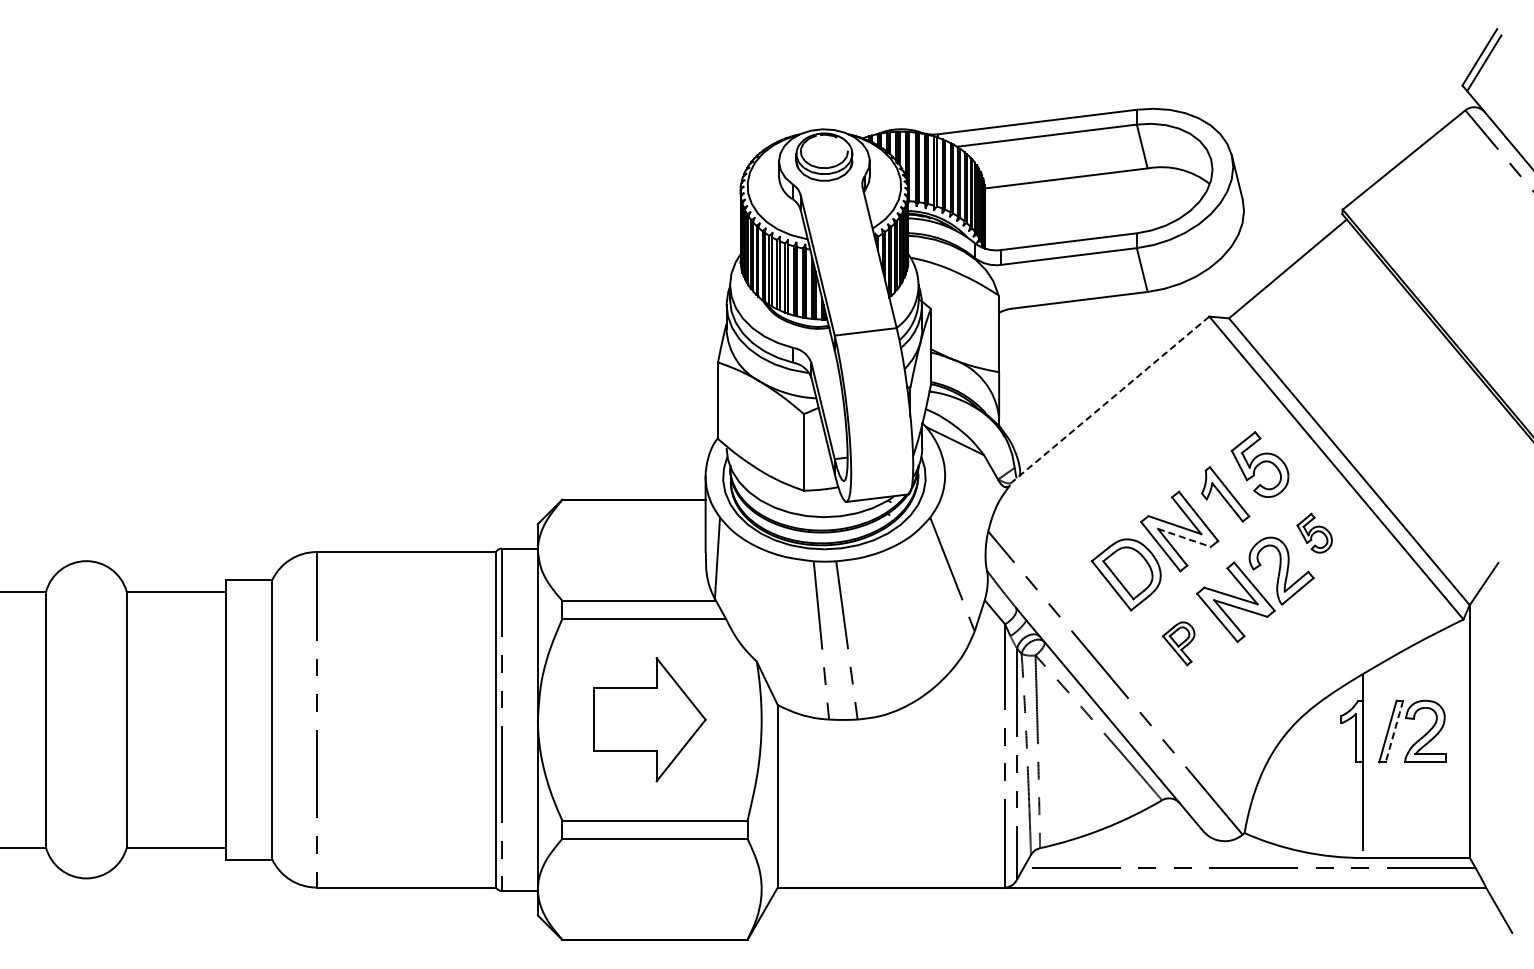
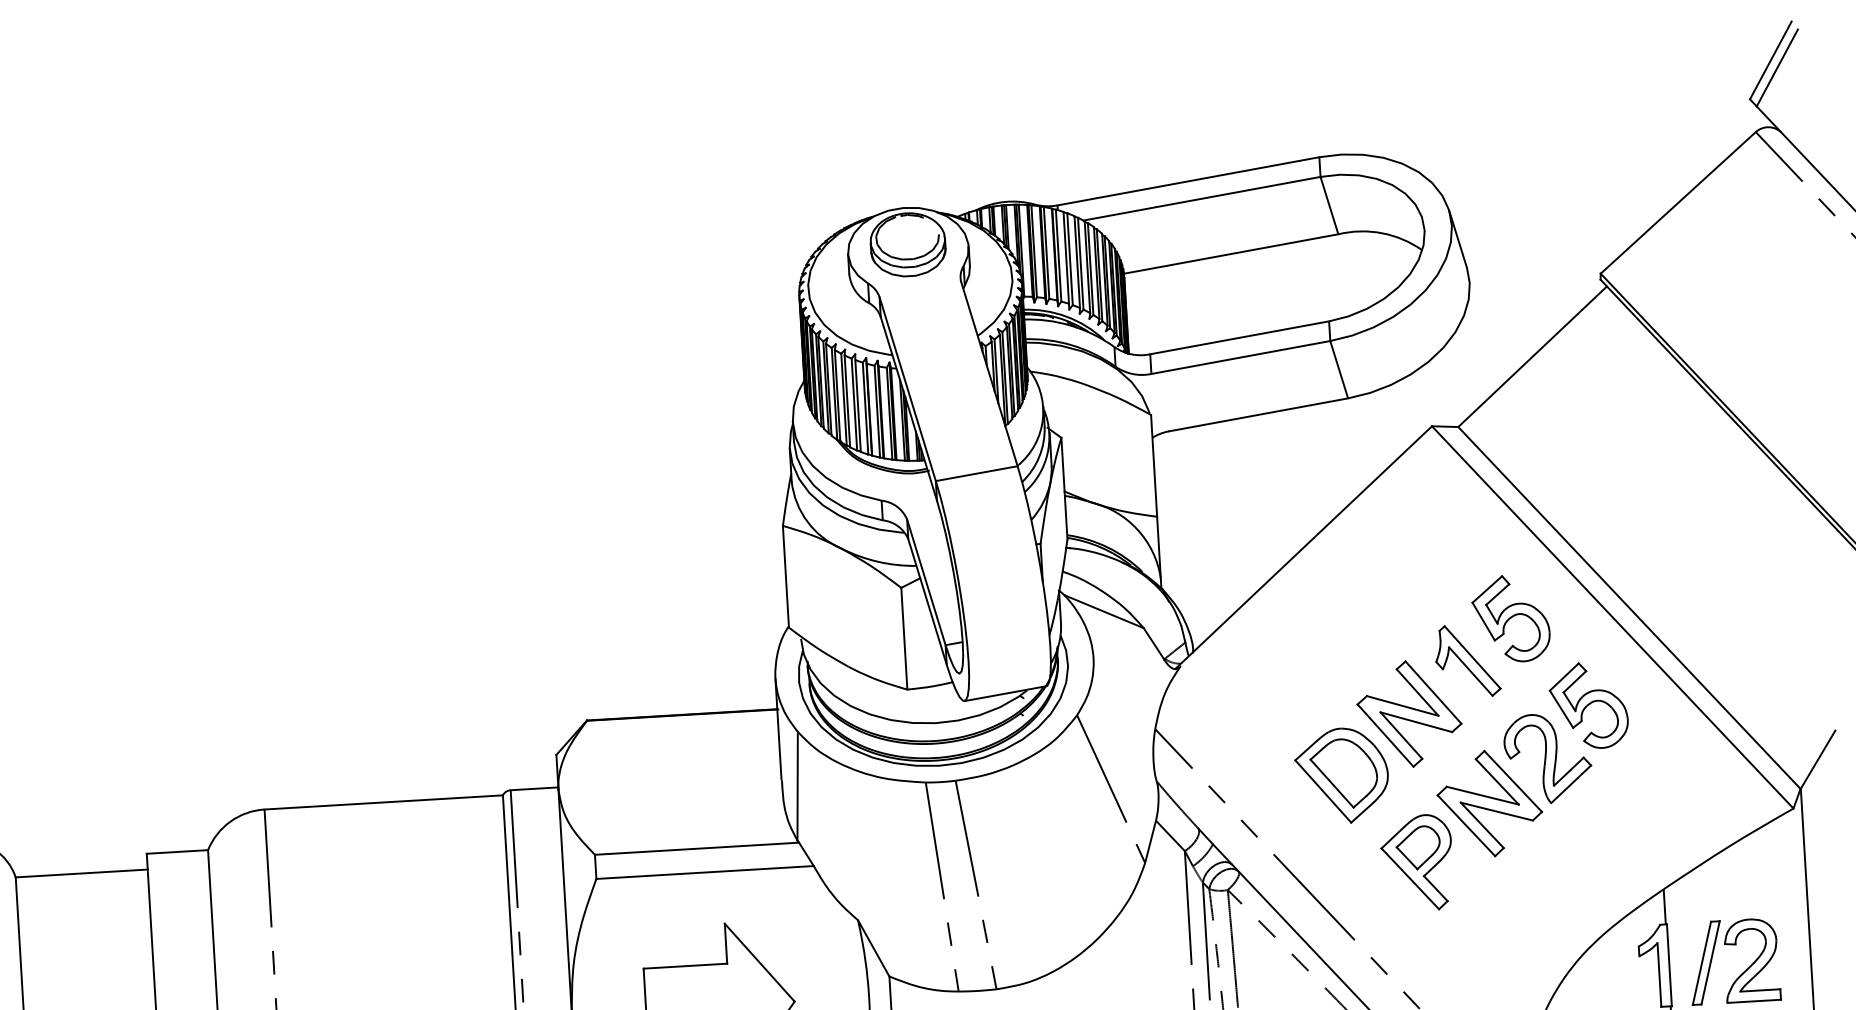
line: (1107, 401) -> (1303, 547), dashed -> solid
part: (1314, 533) -> (1588, 706), size x1.67
line: (1184, 537) -> (1416, 721), dashed -> solid
part: (1178, 643) -> (1416, 862), size x1.67
line: (1394, 732) -> (1710, 964), dashed -> solid

